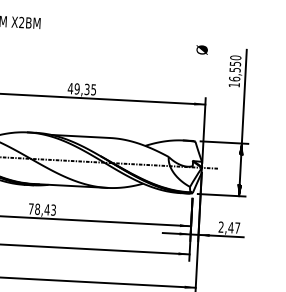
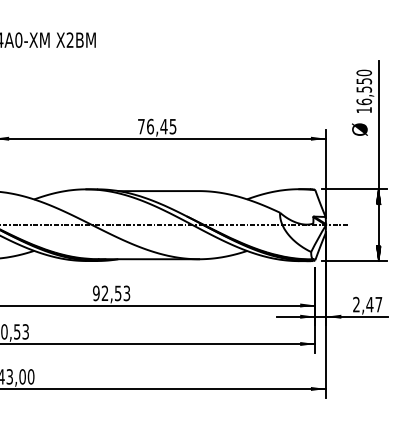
text: (201, 49) -> (359, 129), moved
text: (78, 88) -> (152, 126), 49,35 -> 76,45
text: (39, 209) -> (107, 293), 78,43 -> 92,53

